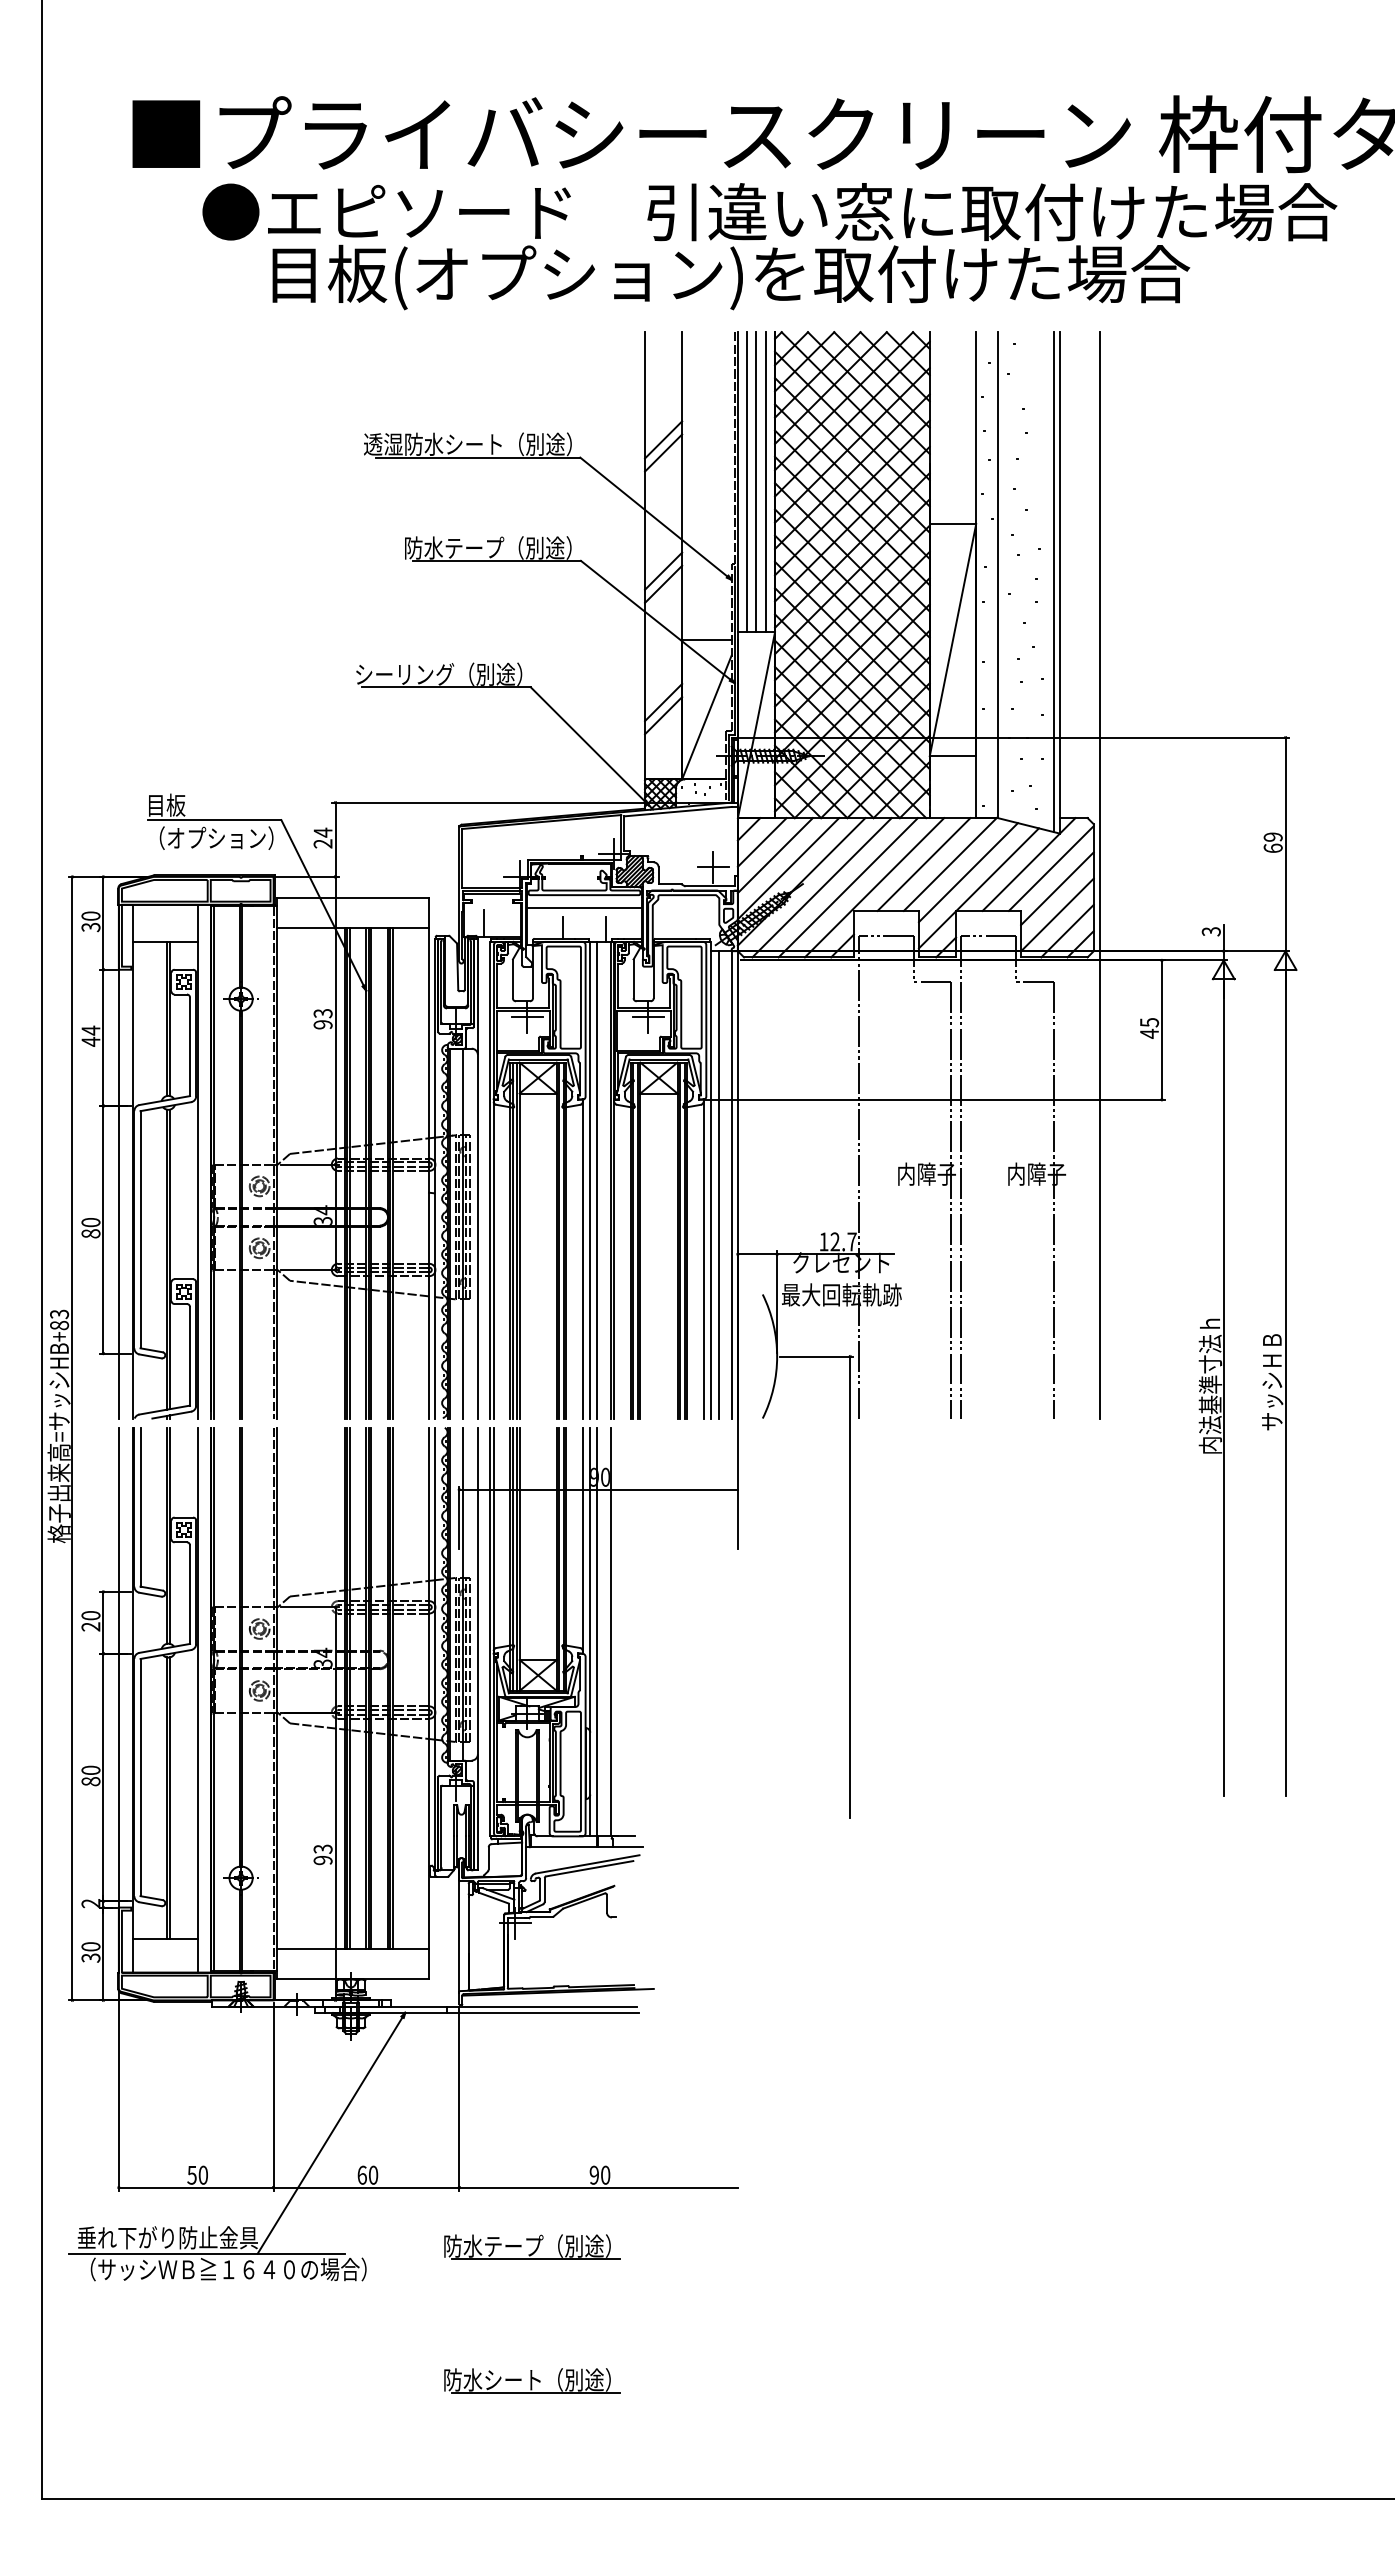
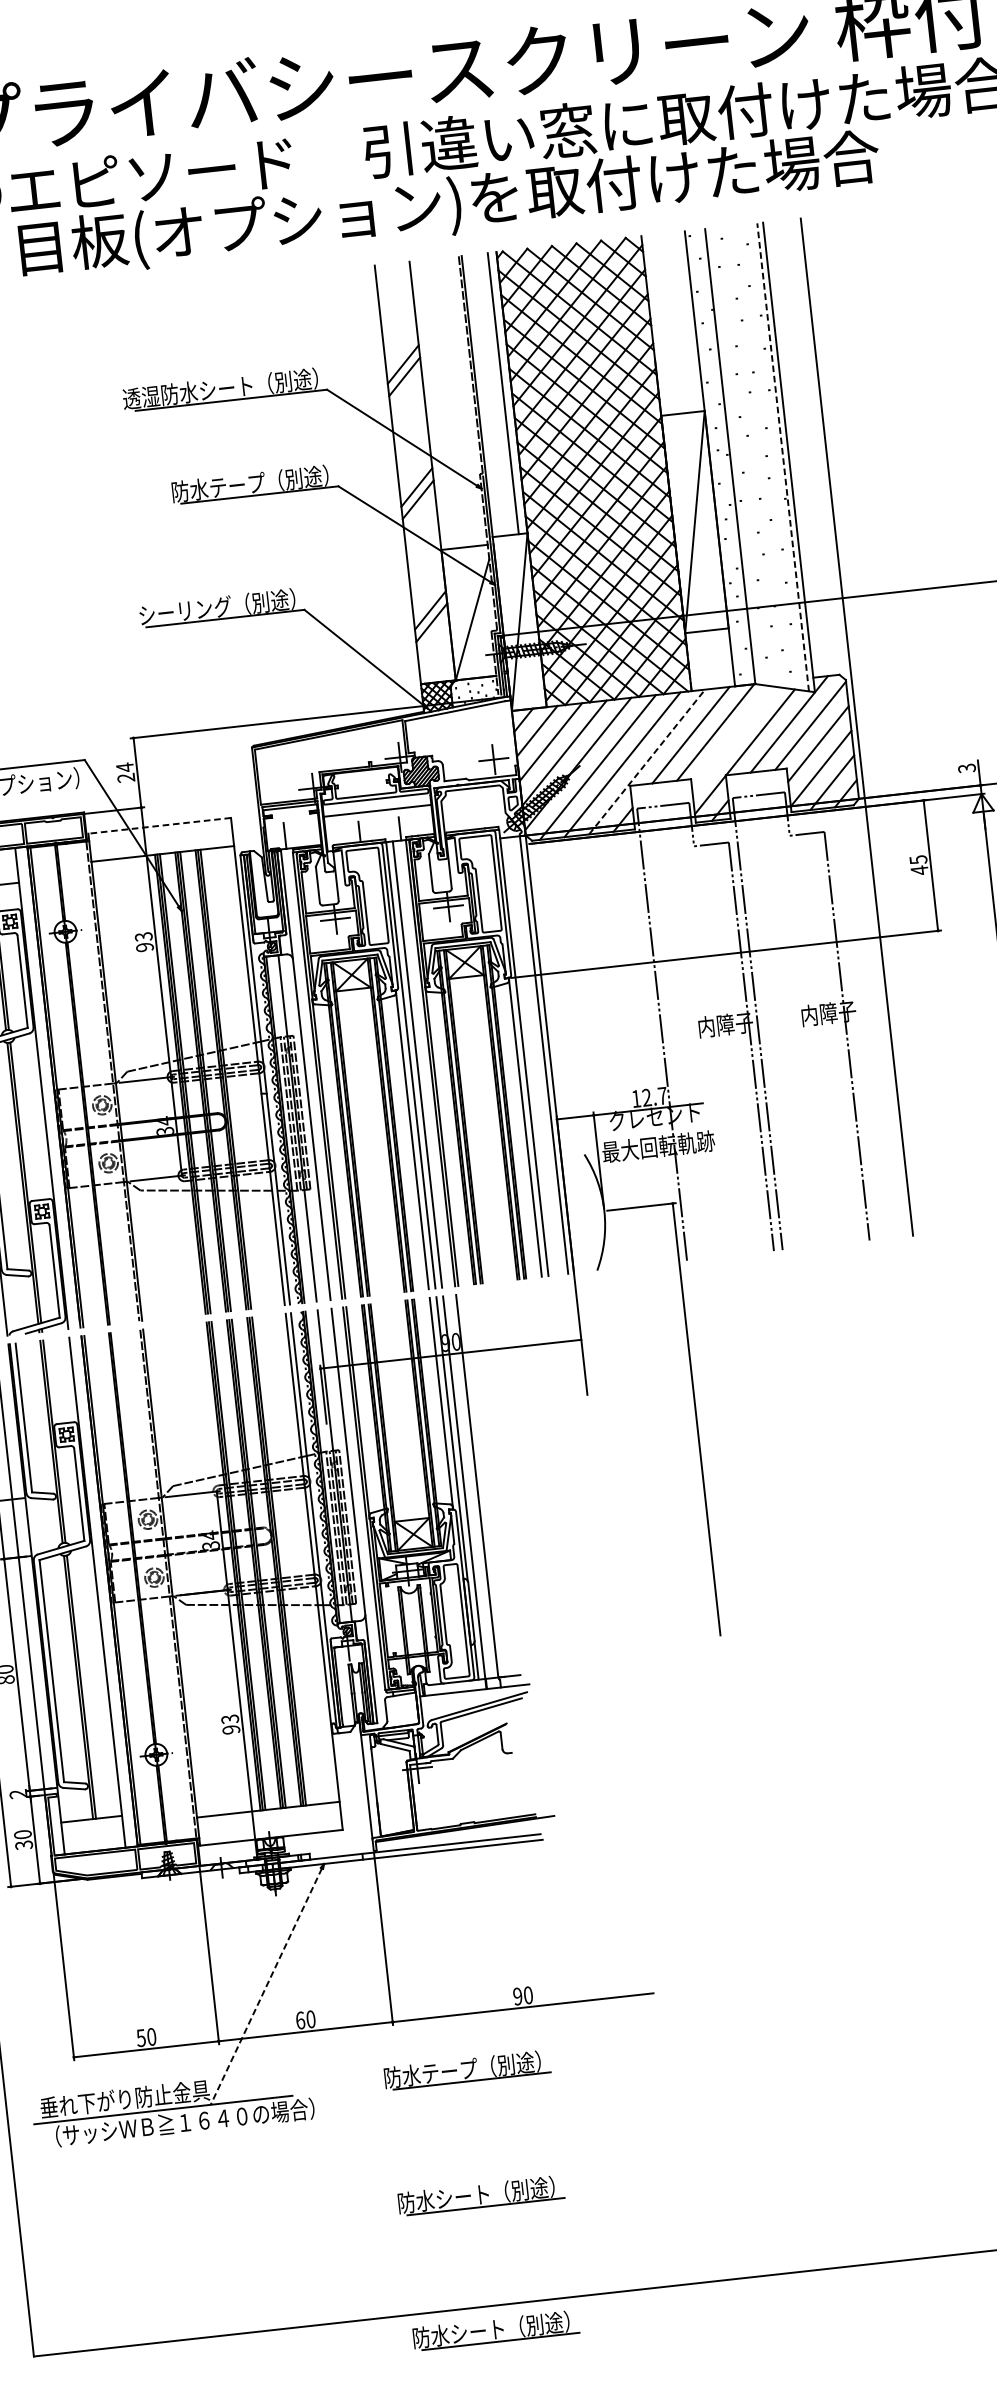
line: (747, 482) -> (486, 395), removed
line: (756, 482) -> (494, 394), removed
line: (1053, 582) -> (783, 457), solid -> dashed
line: (967, 872) -> (732, 738), removed
line: (874, 887) -> (647, 761), solid -> dashed
line: (352, 898) -> (159, 826), solid -> dashed
line: (719, 1184) -> (532, 1055), removed
line: (330, 2135) -> (266, 1986), solid -> dashed
part: (532, 2524) -> (496, 2329), added

